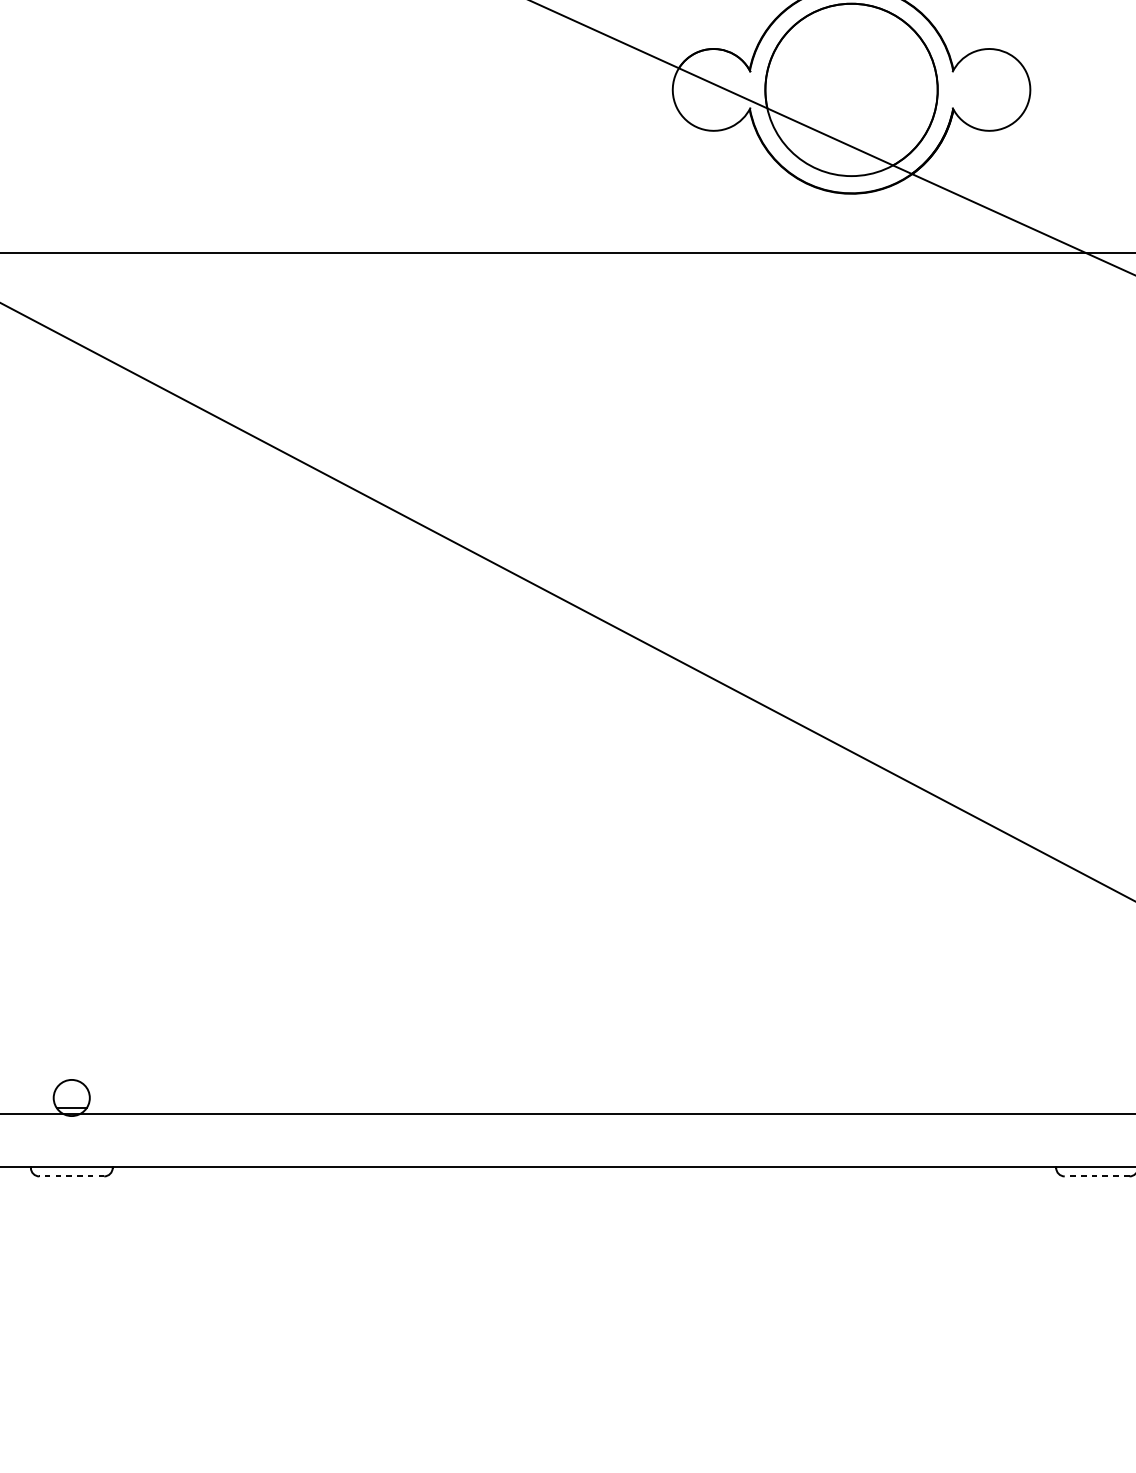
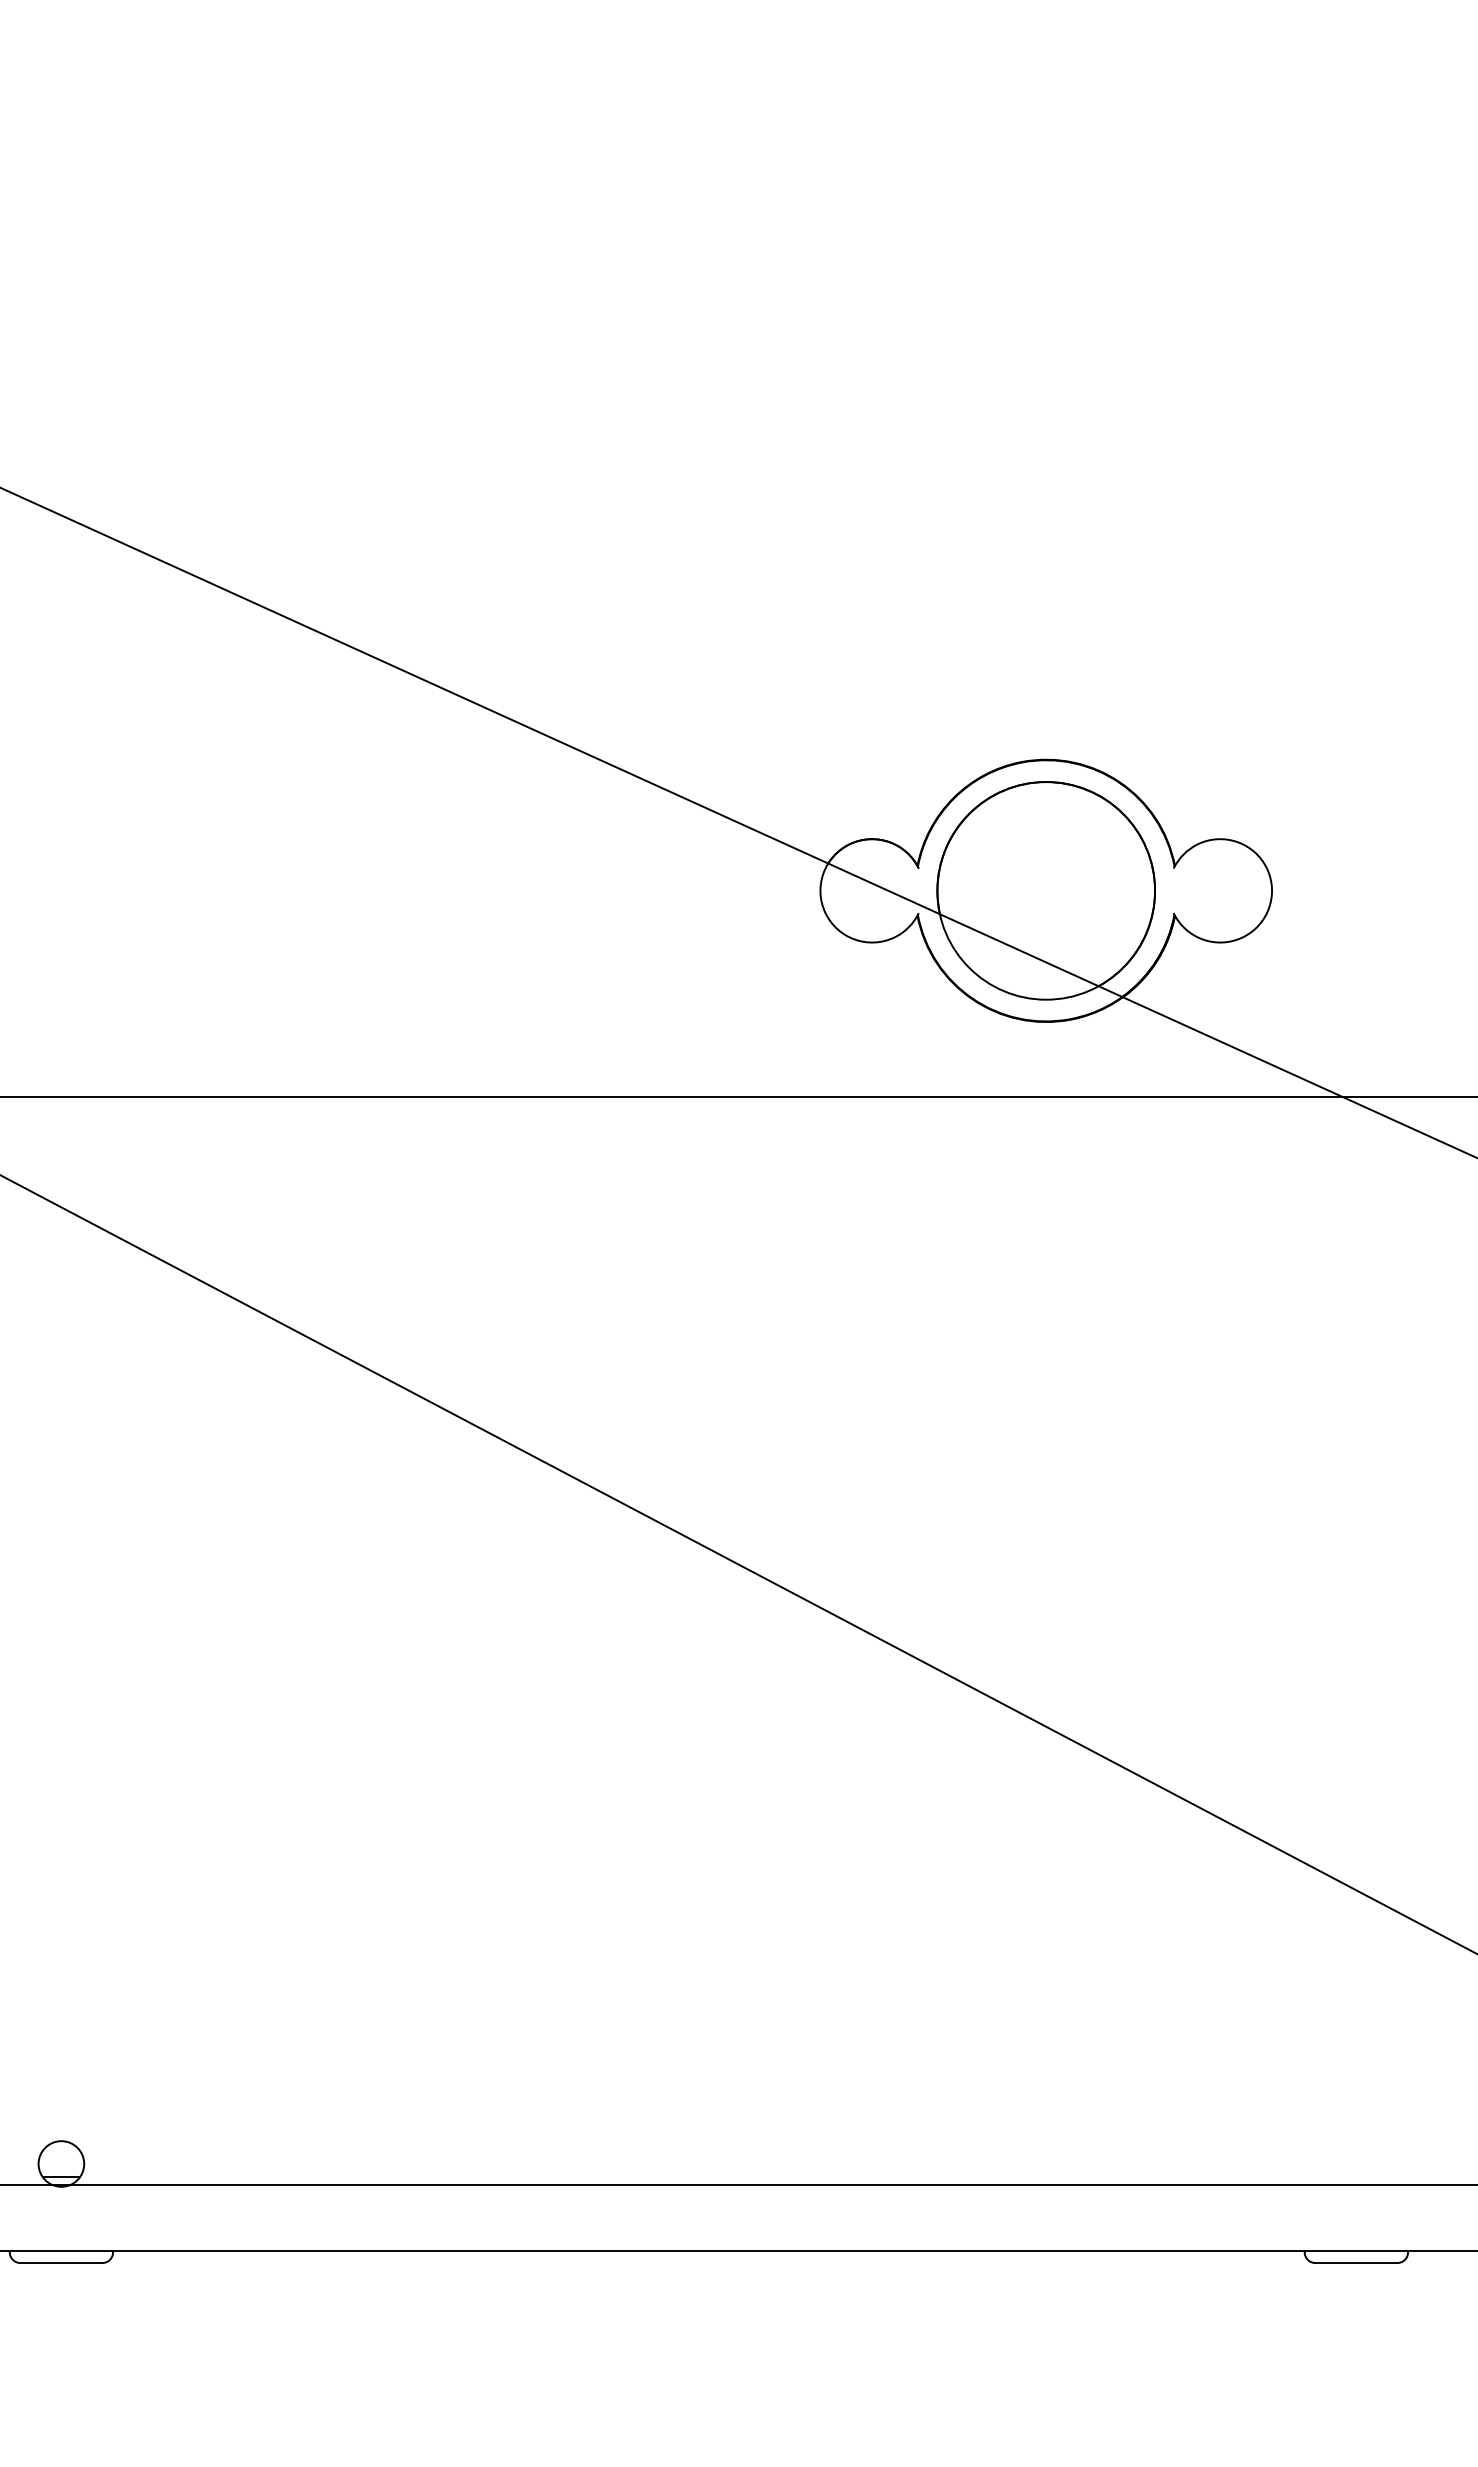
line: (71, 1176) -> (61, 2263), dashed -> solid
line: (1097, 1176) -> (1356, 2263), dashed -> solid

